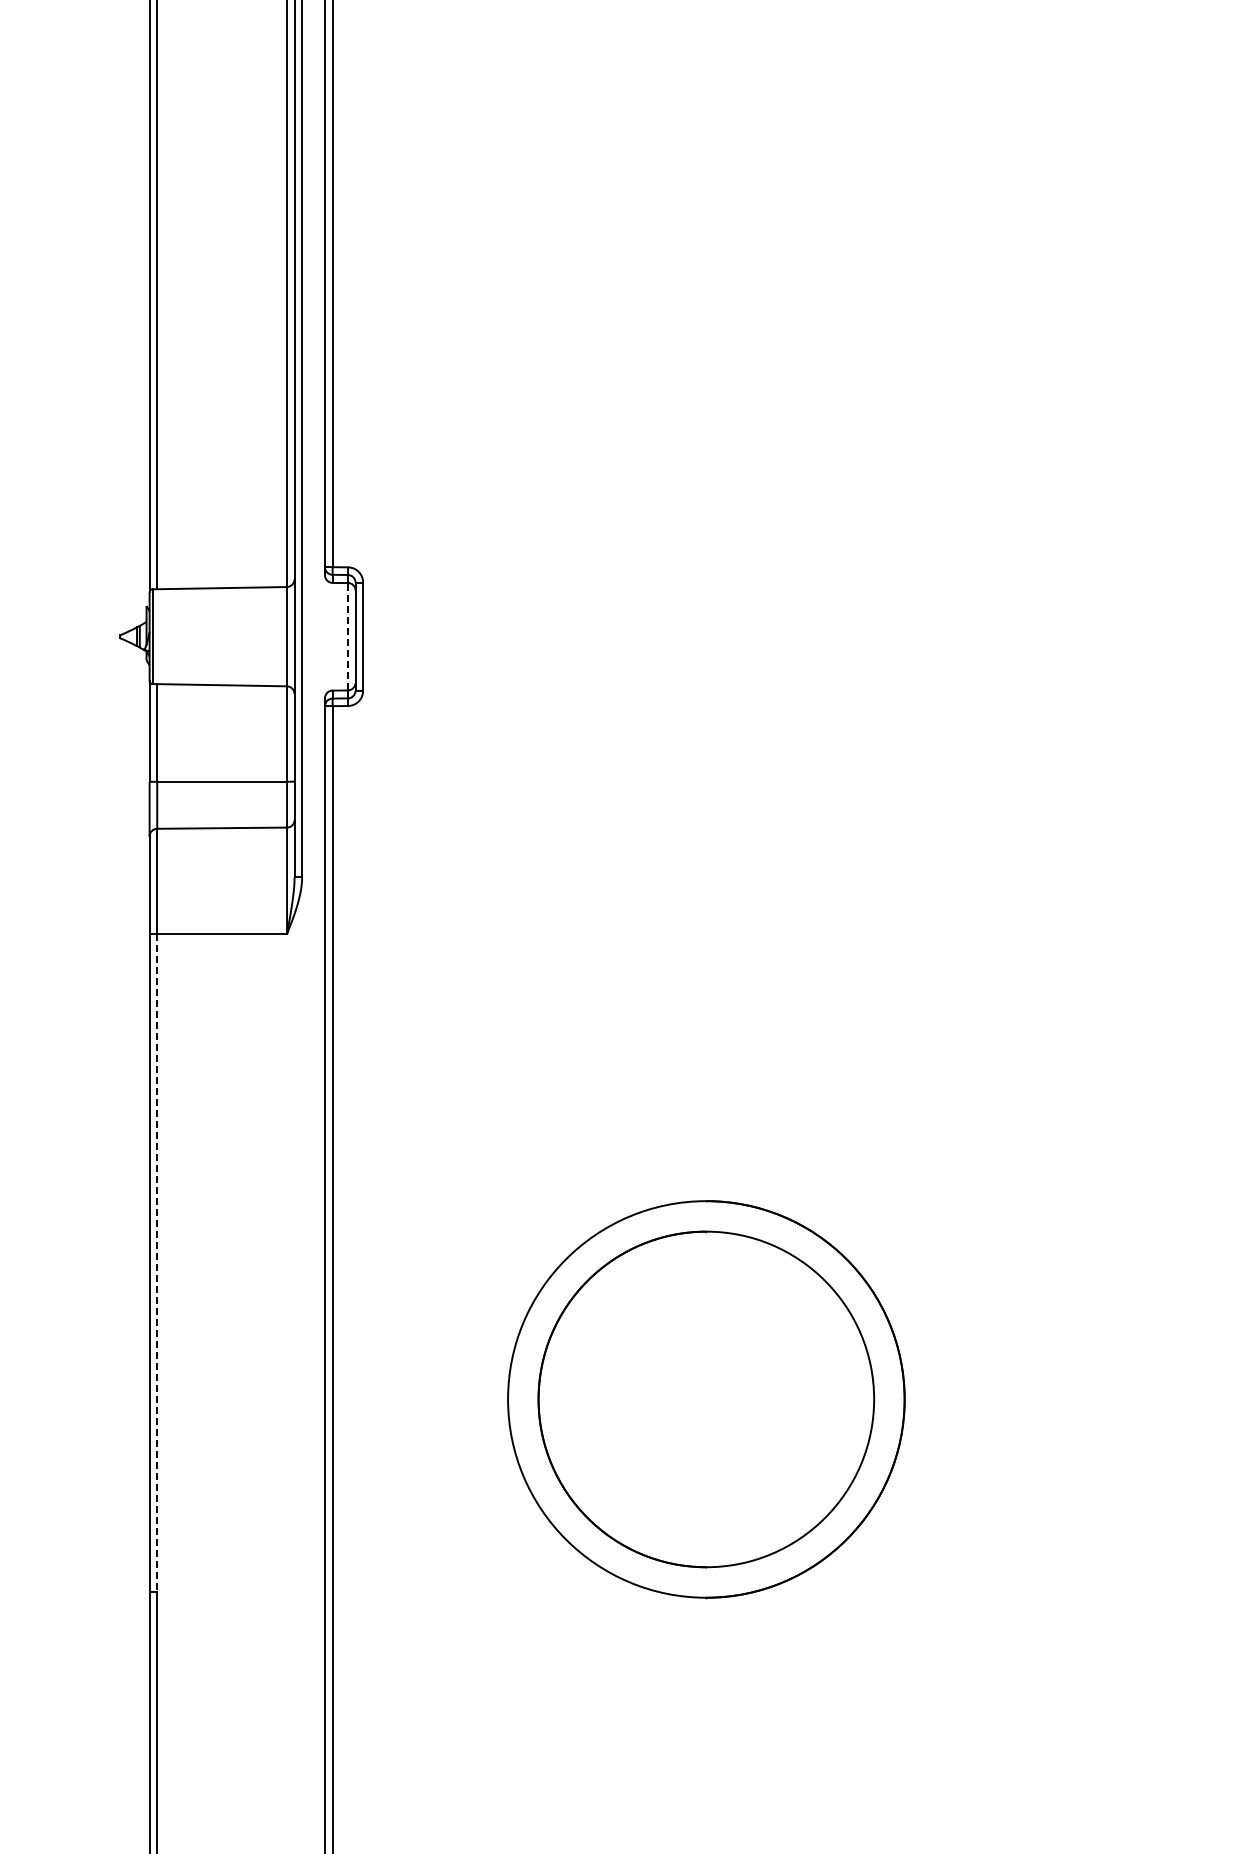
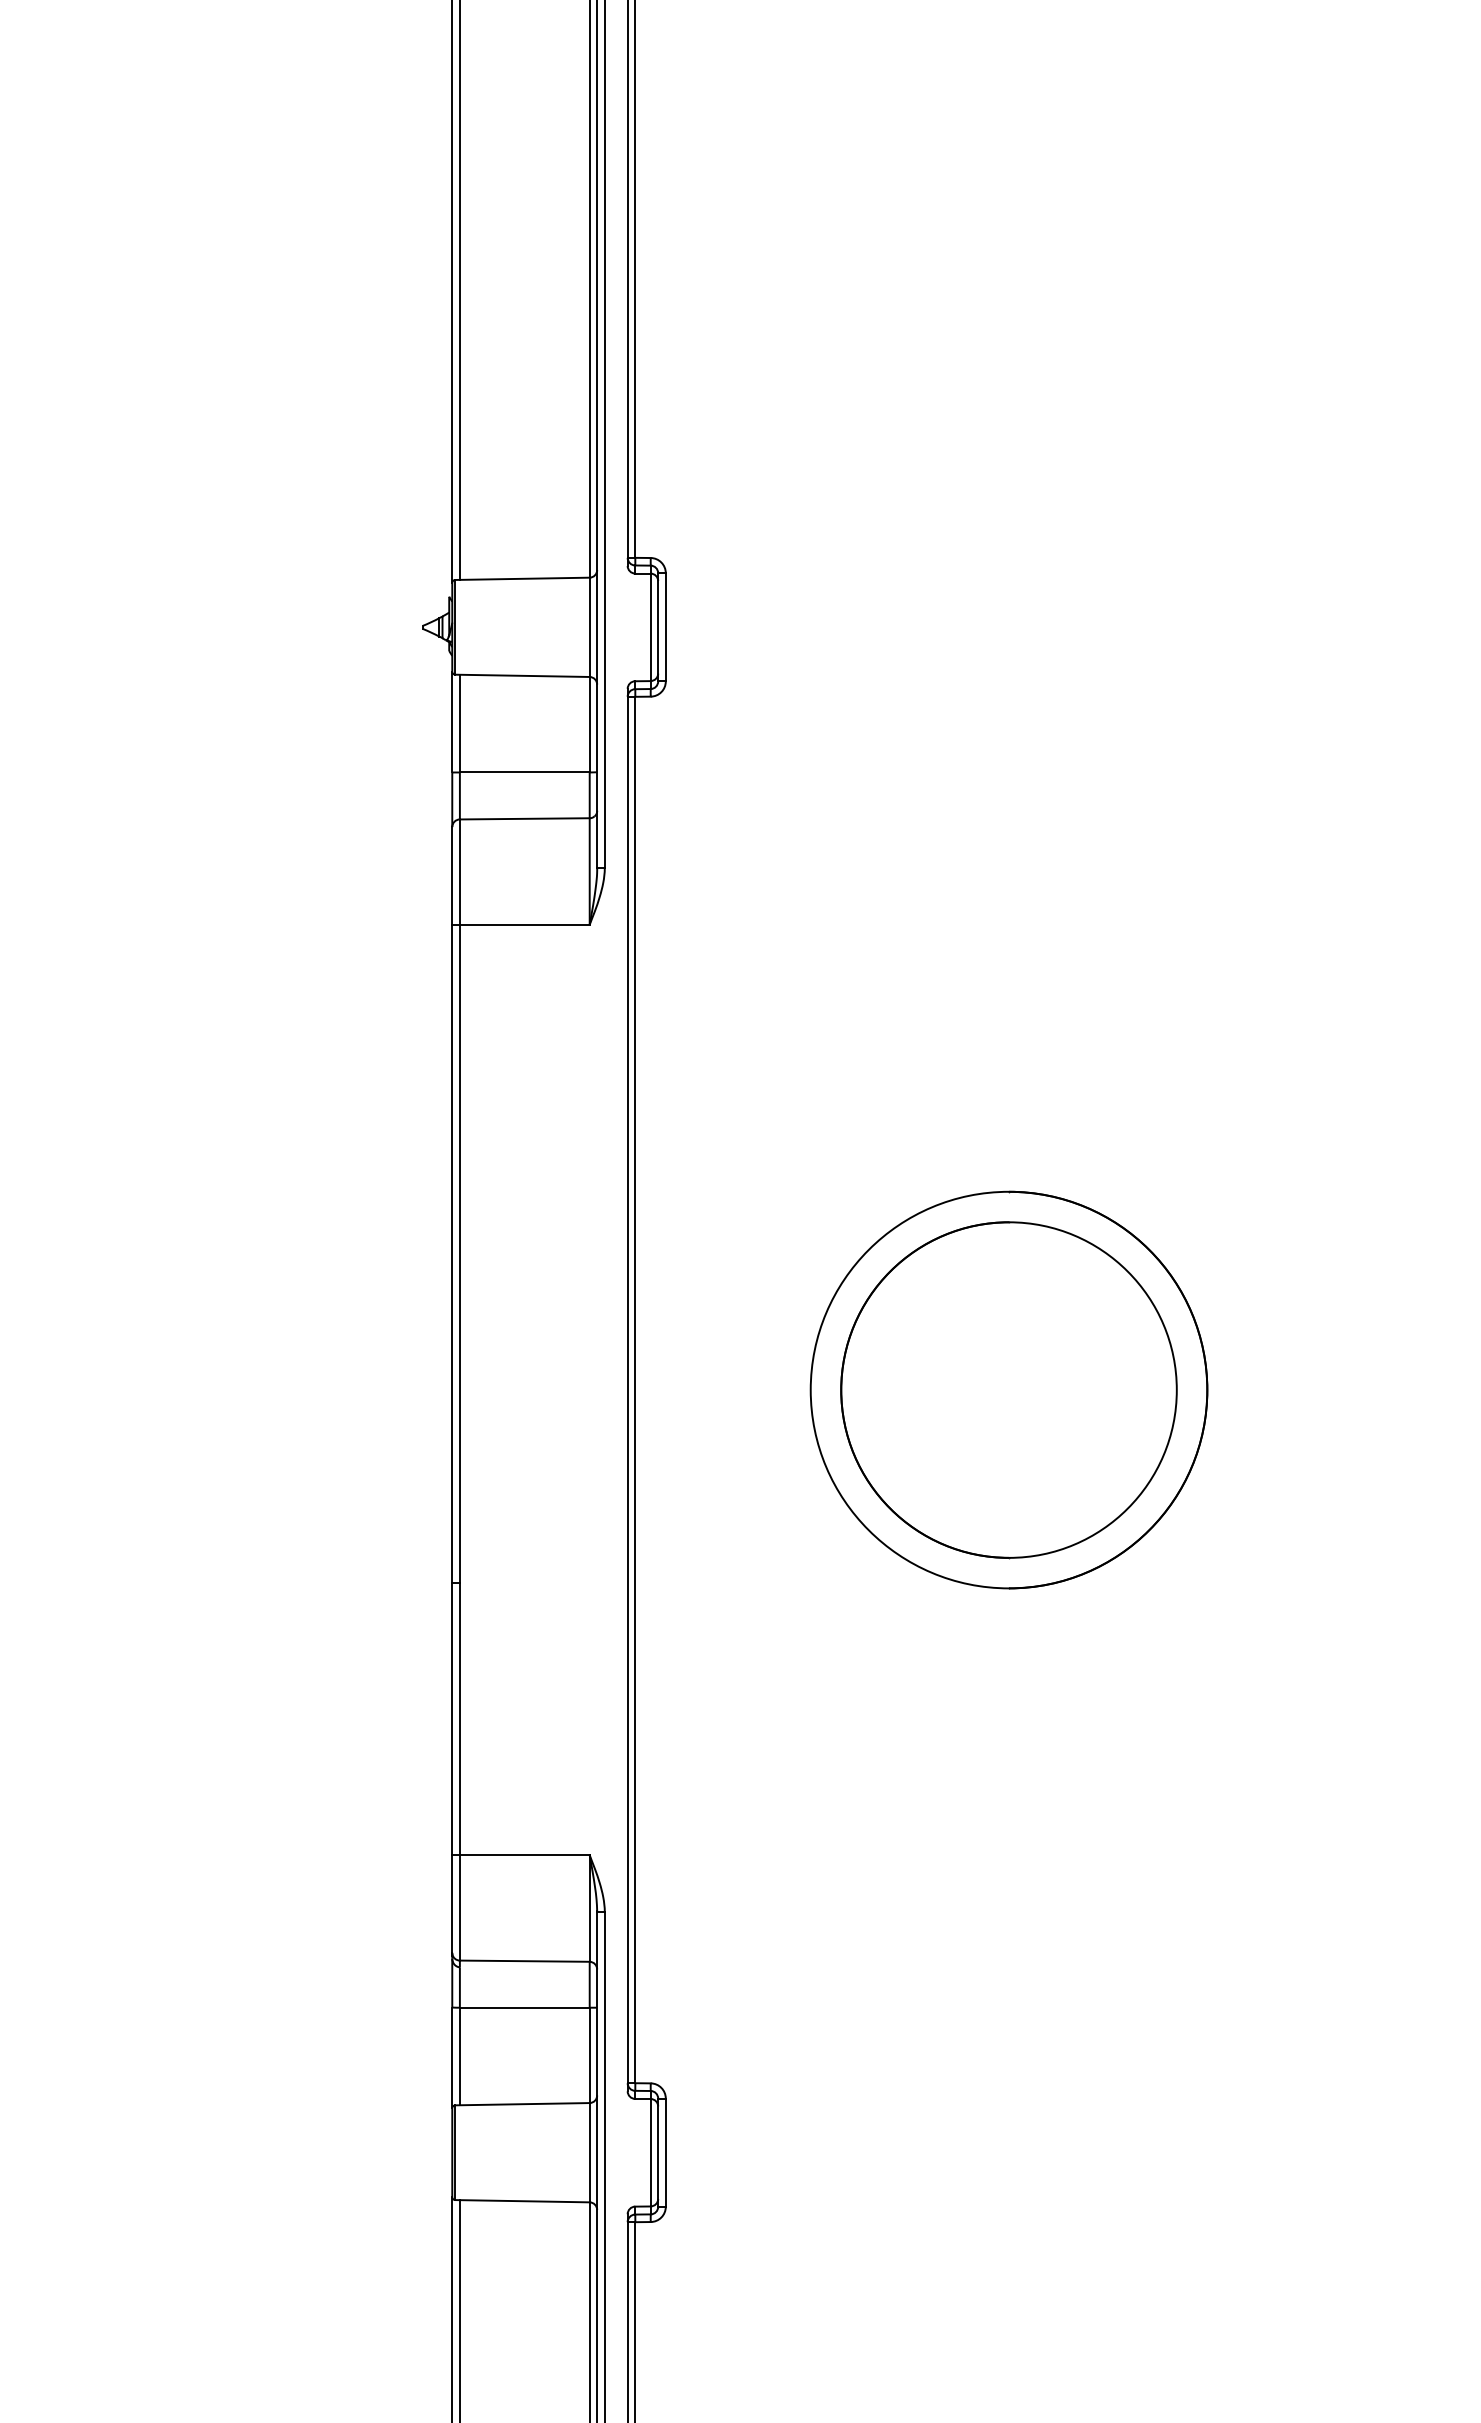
line: (347, 636) -> (650, 627), dashed -> solid
line: (156, 1262) -> (459, 1253), dashed -> solid

